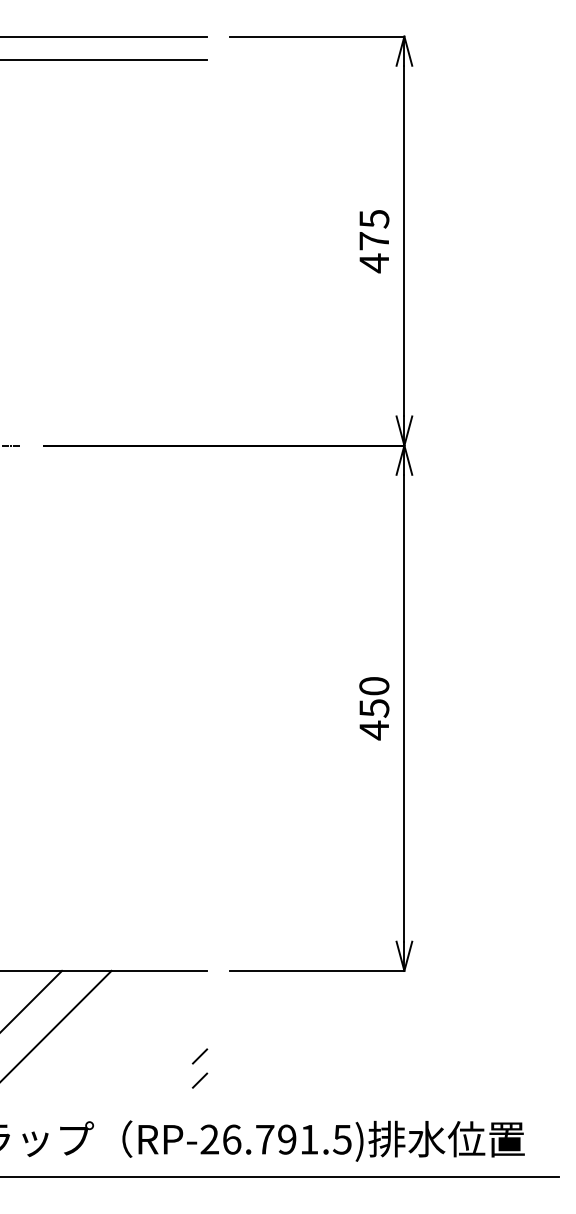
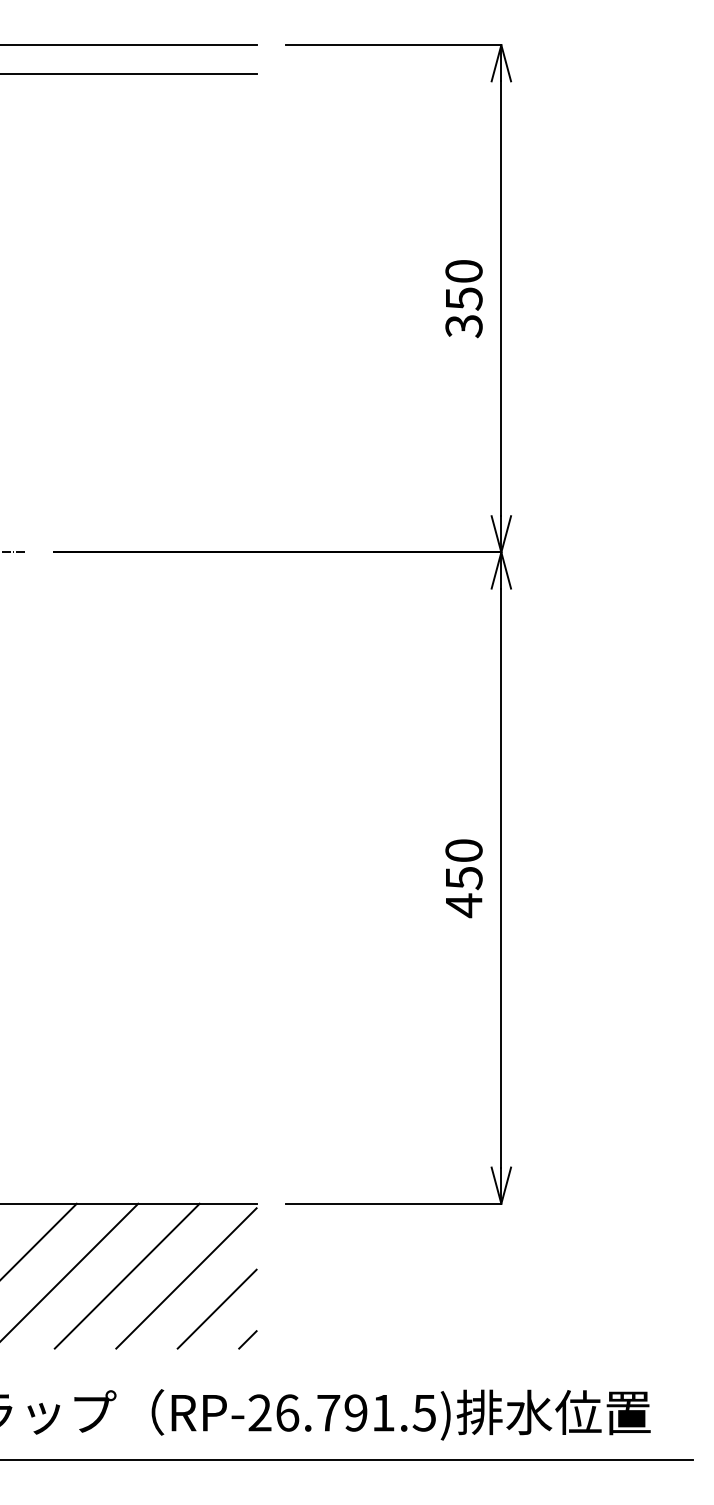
text: (373, 241) -> (463, 299), 475 -> 350
line: (102, 1028) -> (126, 1275), added
line: (150, 1031) -> (186, 1278), added
line: (174, 1055) -> (216, 1308), added
line: (199, 1056) -> (247, 1309), removed

